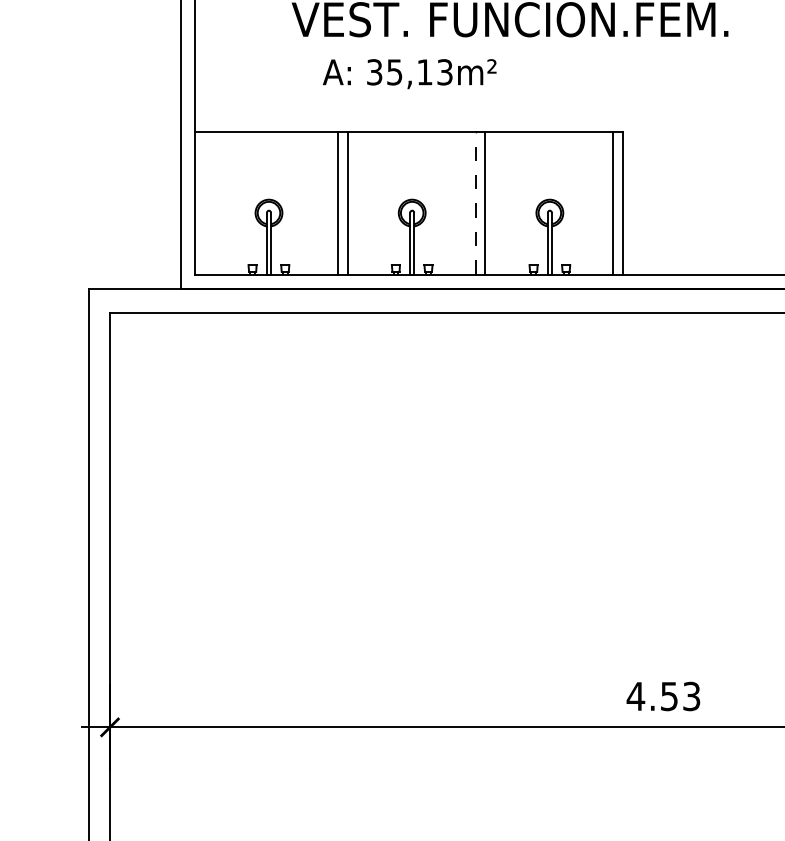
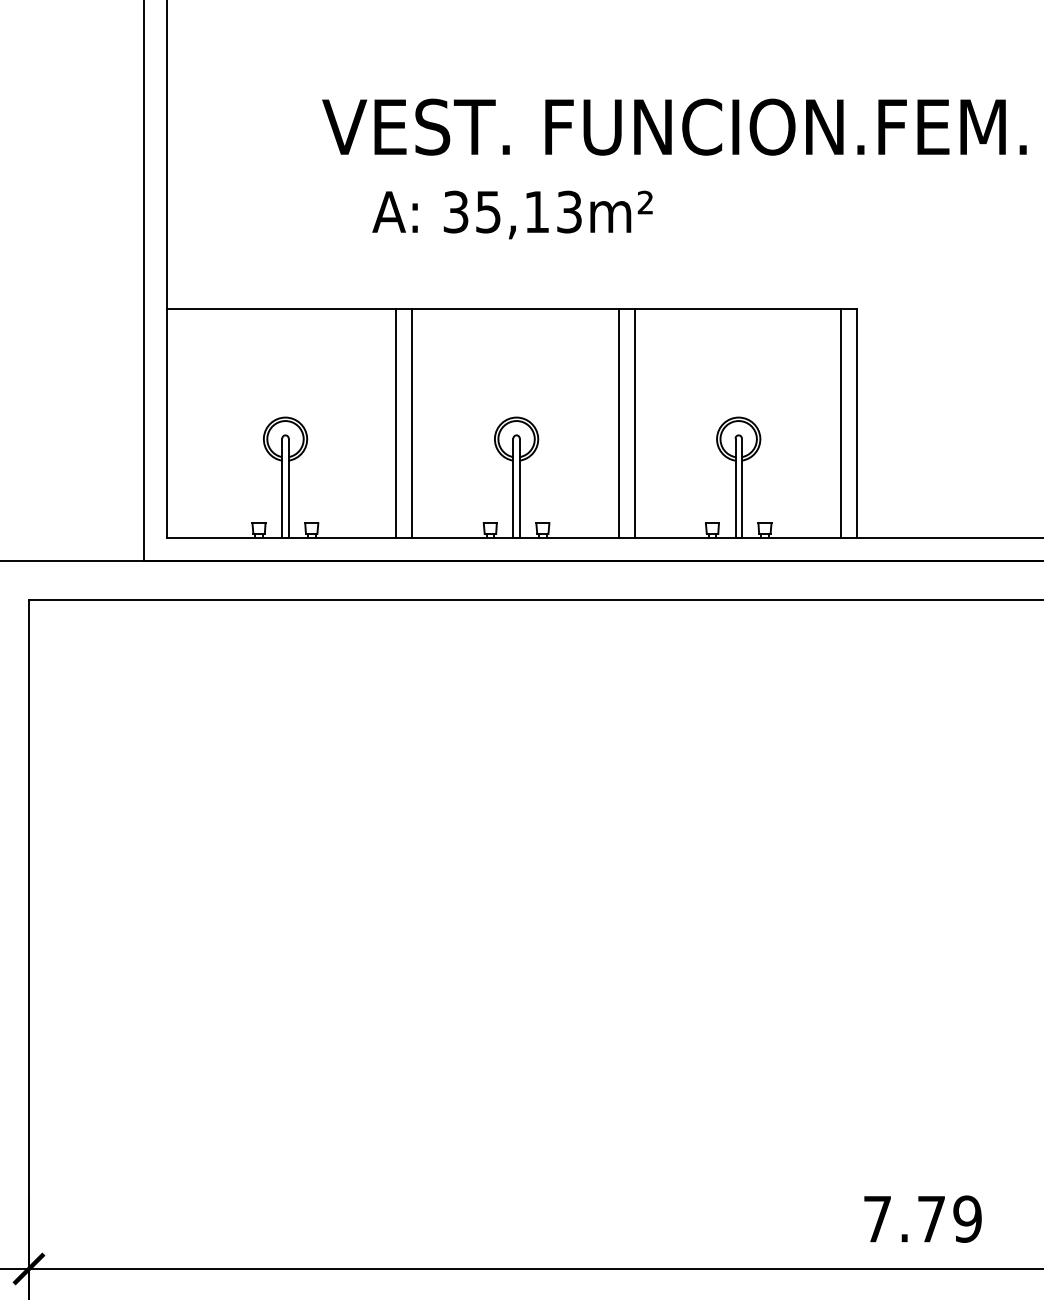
line: (475, 202) -> (618, 422), dashed -> solid
text: (663, 696) -> (922, 1219), 4.53 -> 7.79

